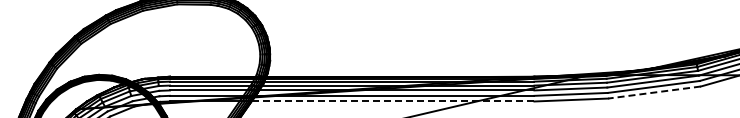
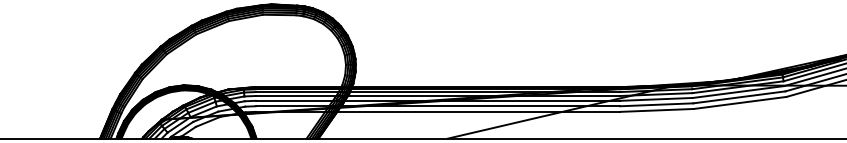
line: (654, 92) -> (740, 102), dashed -> solid
line: (393, 101) -> (479, 111), dashed -> solid

